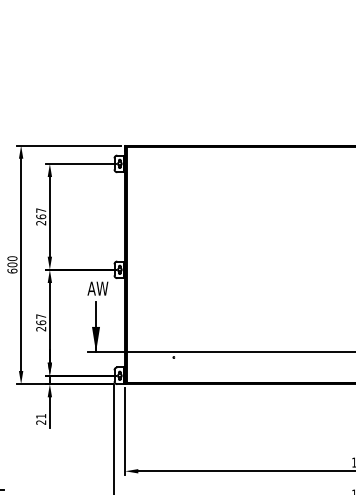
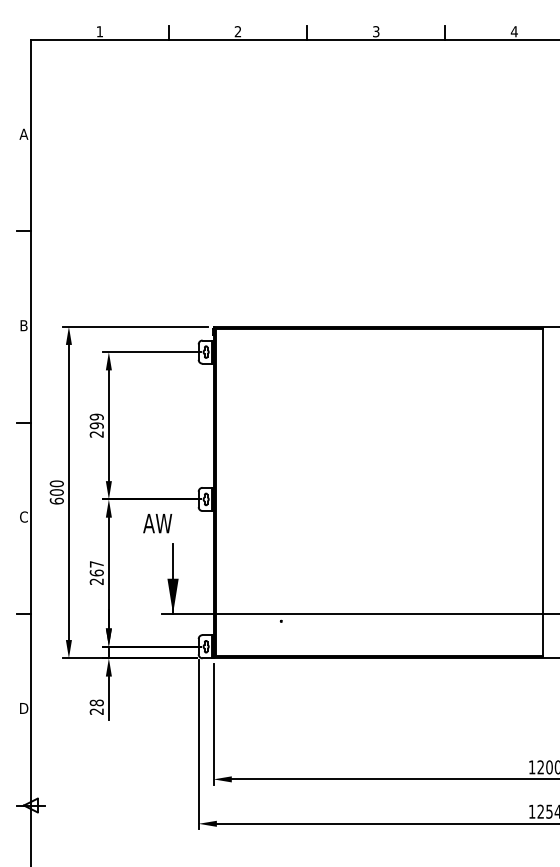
text: (40, 213) -> (96, 421), 267 -> 299
text: (97, 288) -> (157, 523), moved
text: (40, 415) -> (96, 702), 21 -> 28

